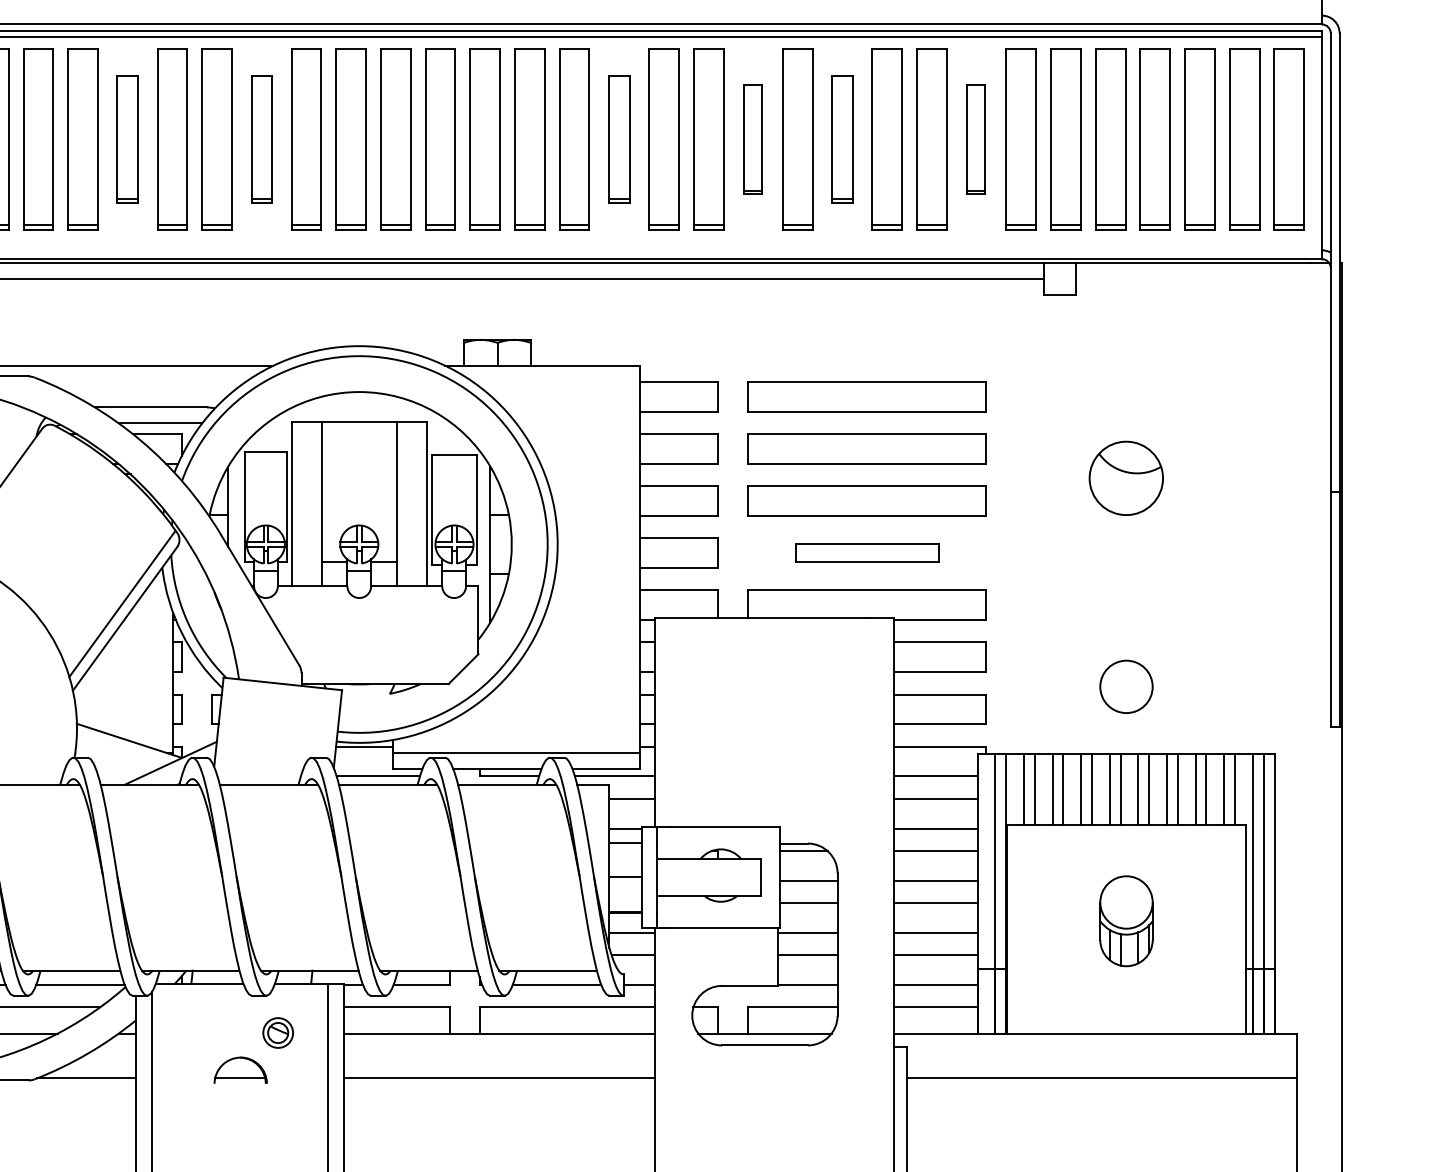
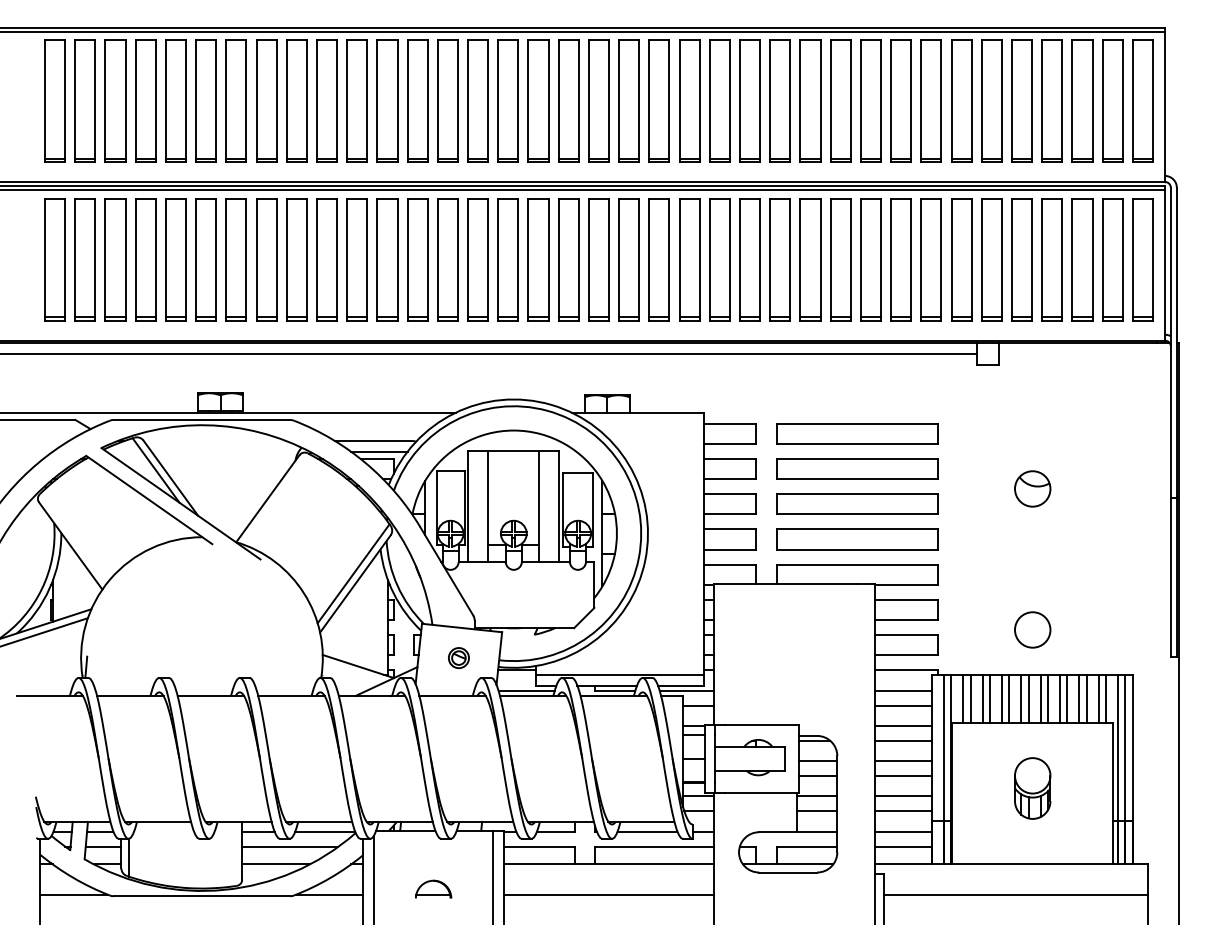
part: (126, 139) -> (356, 259), size x1.43
part: (261, 139) -> (447, 259), size x1.43
part: (619, 139) -> (689, 259), size x1.43
part: (752, 139) -> (779, 259), size x1.67
part: (842, 139) -> (840, 259), size x1.43
part: (975, 139) -> (930, 259), size x1.67
part: (1126, 477) -> (1032, 488), size x0.71
part: (867, 553) -> (857, 539), size x1.67
part: (277, 1033) -> (458, 658), moved

